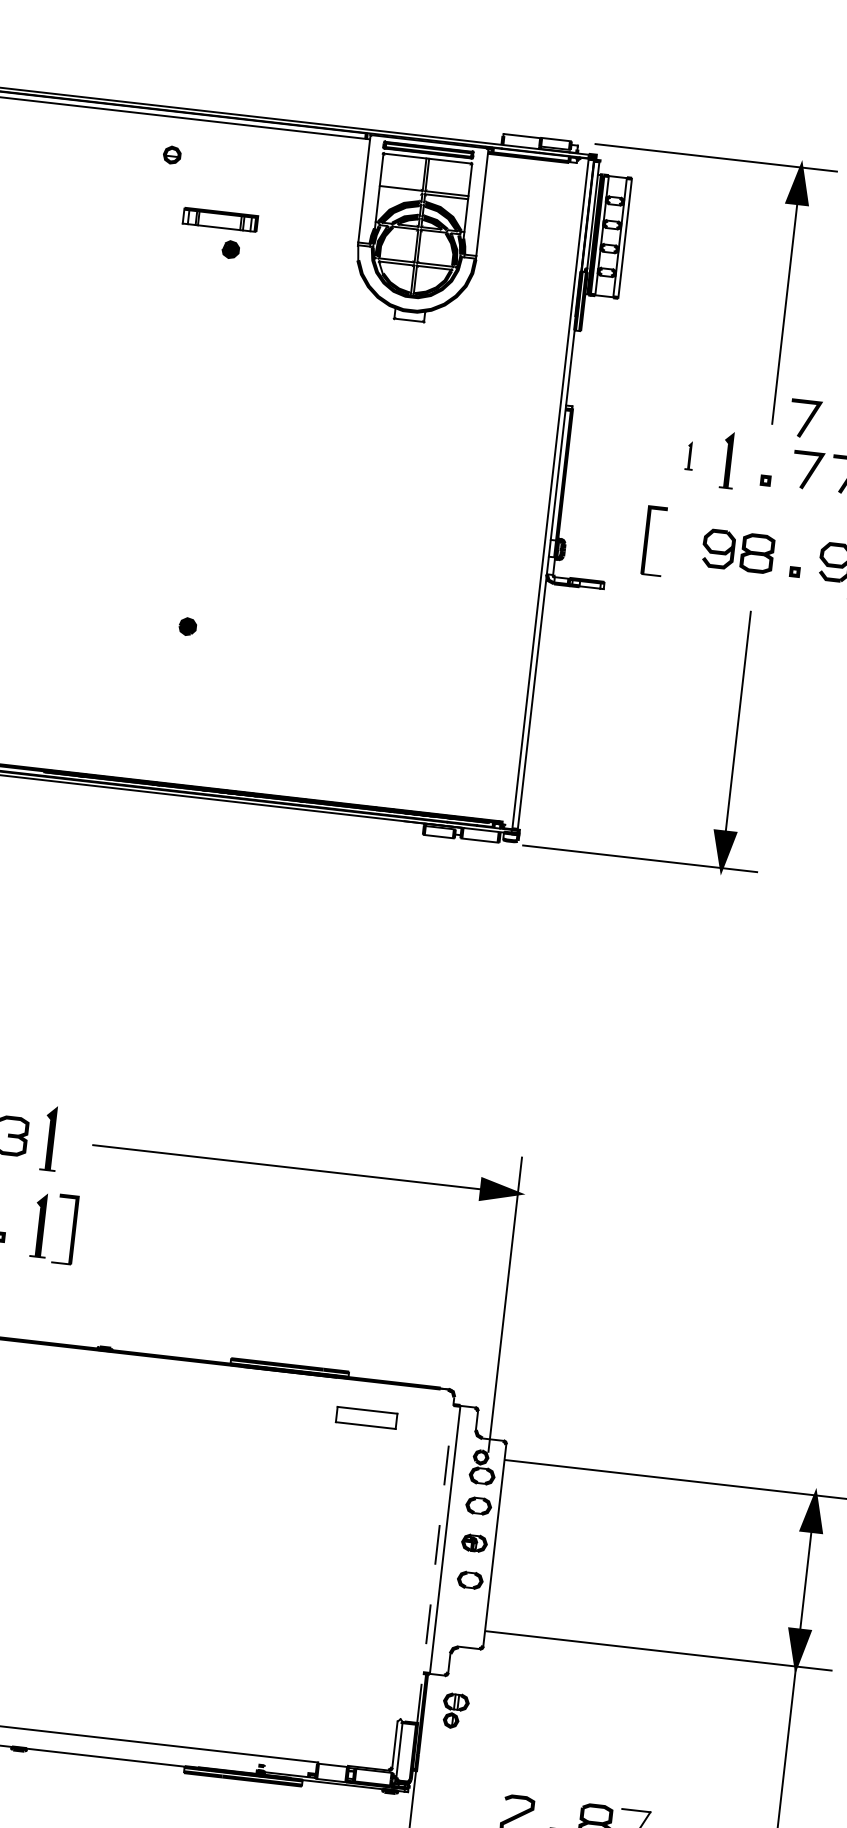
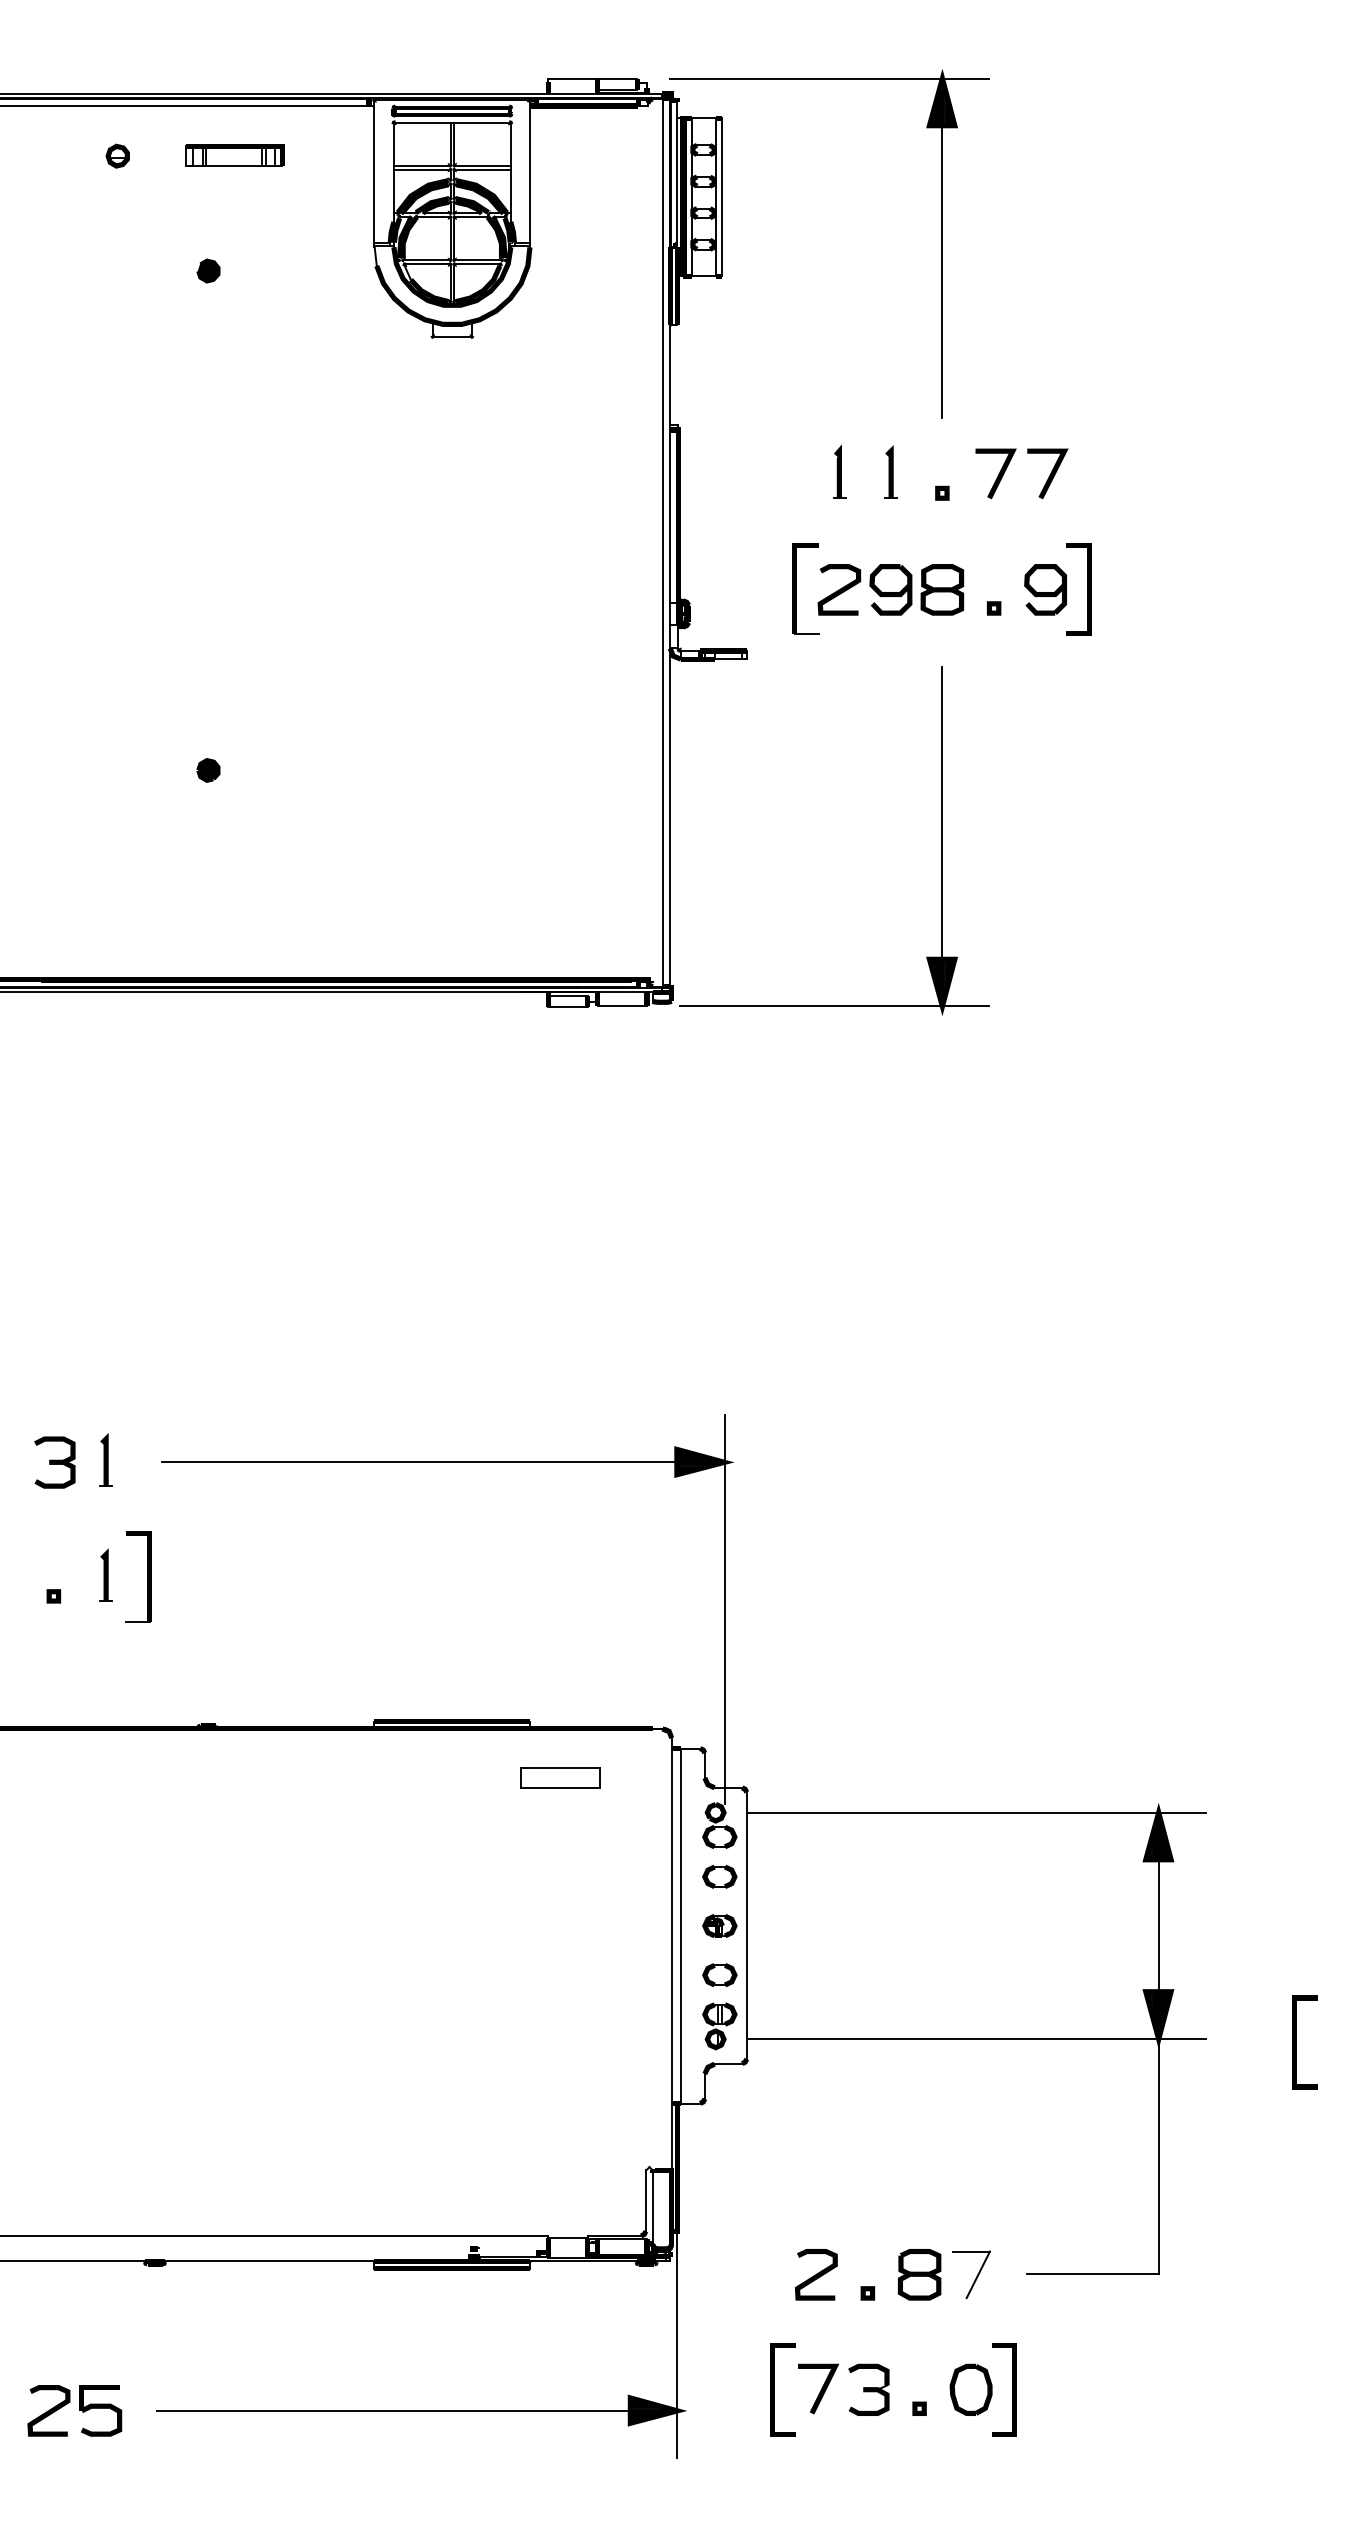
line: (399, 191) -> (420, 169), added
part: (220, 219) -> (234, 155), moved
line: (806, 420) -> (986, 408), removed
part: (689, 455) -> (839, 471), size x1.43
part: (728, 459) -> (890, 471), size x0.71
curve: (679, 544) -> (839, 589), added
part: (50, 1138) -> (105, 1459), size x0.62
part: (40, 1224) -> (105, 1574), size x0.62
line: (435, 1559) -> (671, 1953), dashed -> solid
part: (455, 1711) -> (719, 2026), moved

